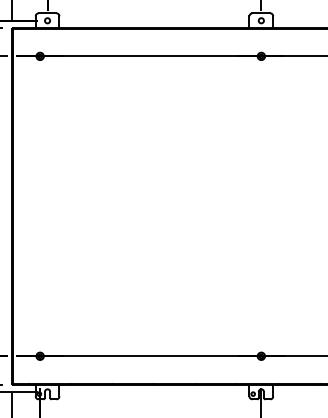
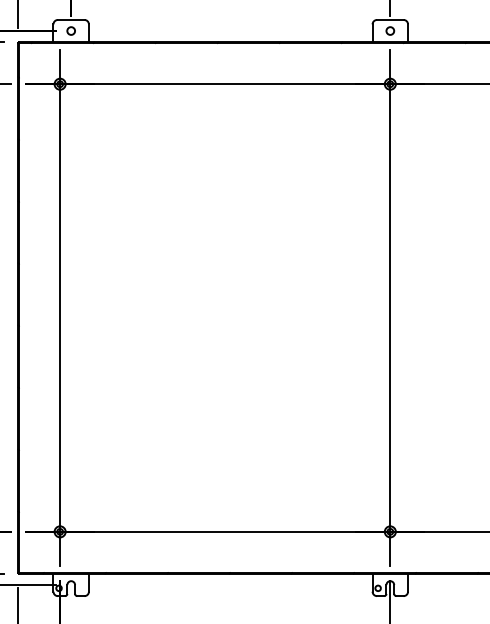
line: (40, 206) -> (60, 308), added
line: (261, 206) -> (390, 308), added

